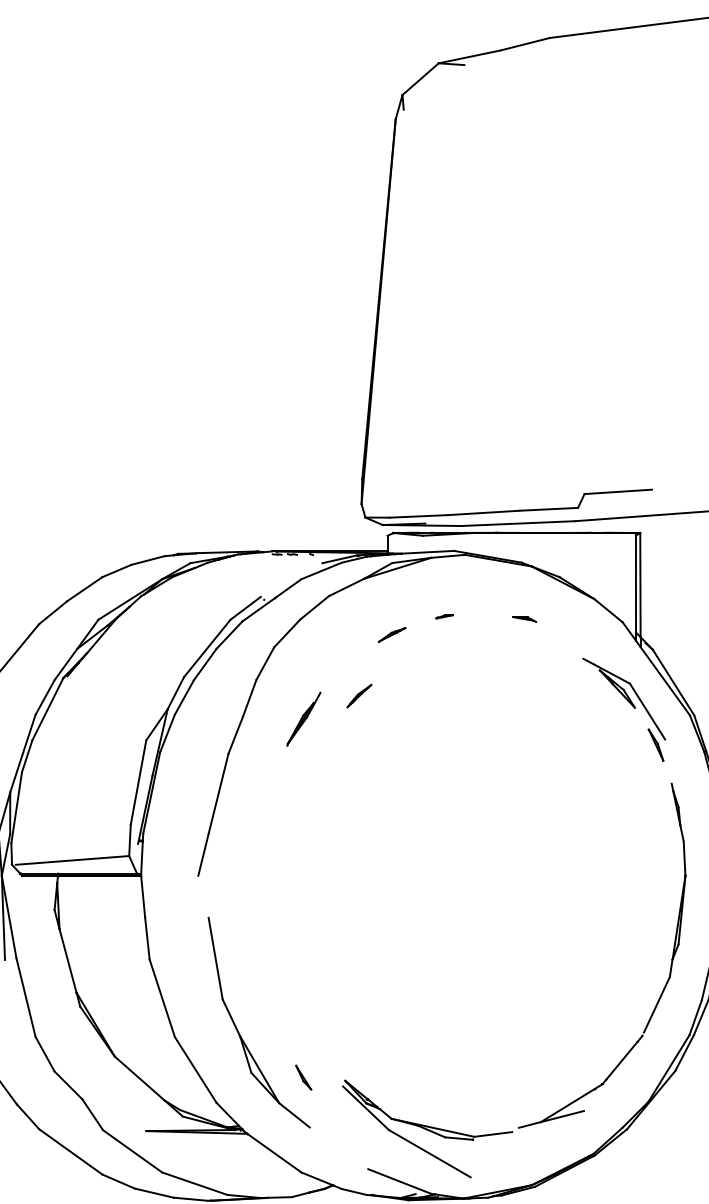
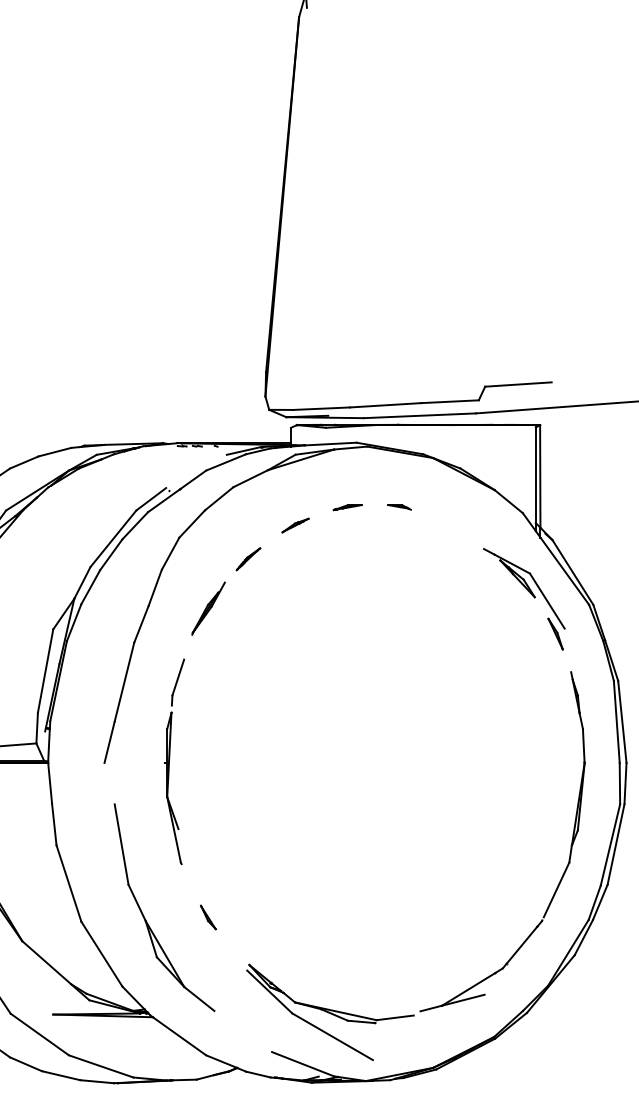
part: (444, 616) -> (347, 507), size x1.67
part: (524, 619) -> (399, 507), moved
part: (359, 696) -> (248, 559), moved
part: (269, 874) -> (174, 761), added
line: (303, 1077) -> (208, 917), moved

